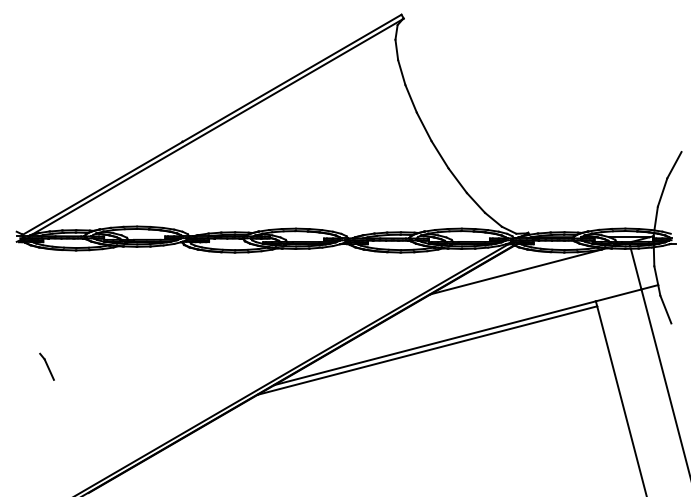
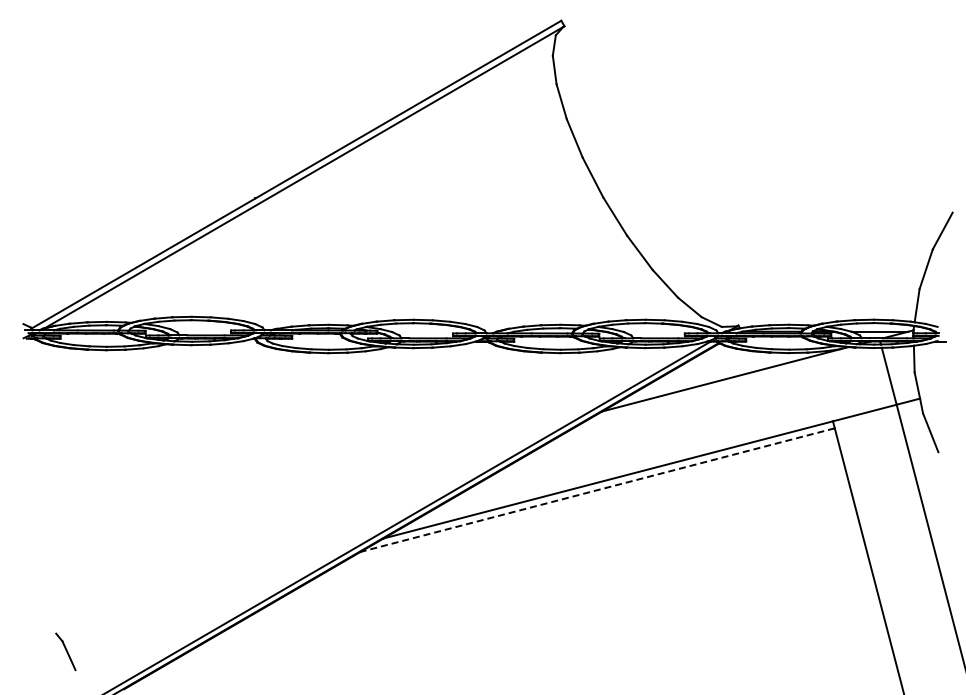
line: (427, 350) -> (597, 490), solid -> dashed
part: (46, 366) -> (65, 651), moved

